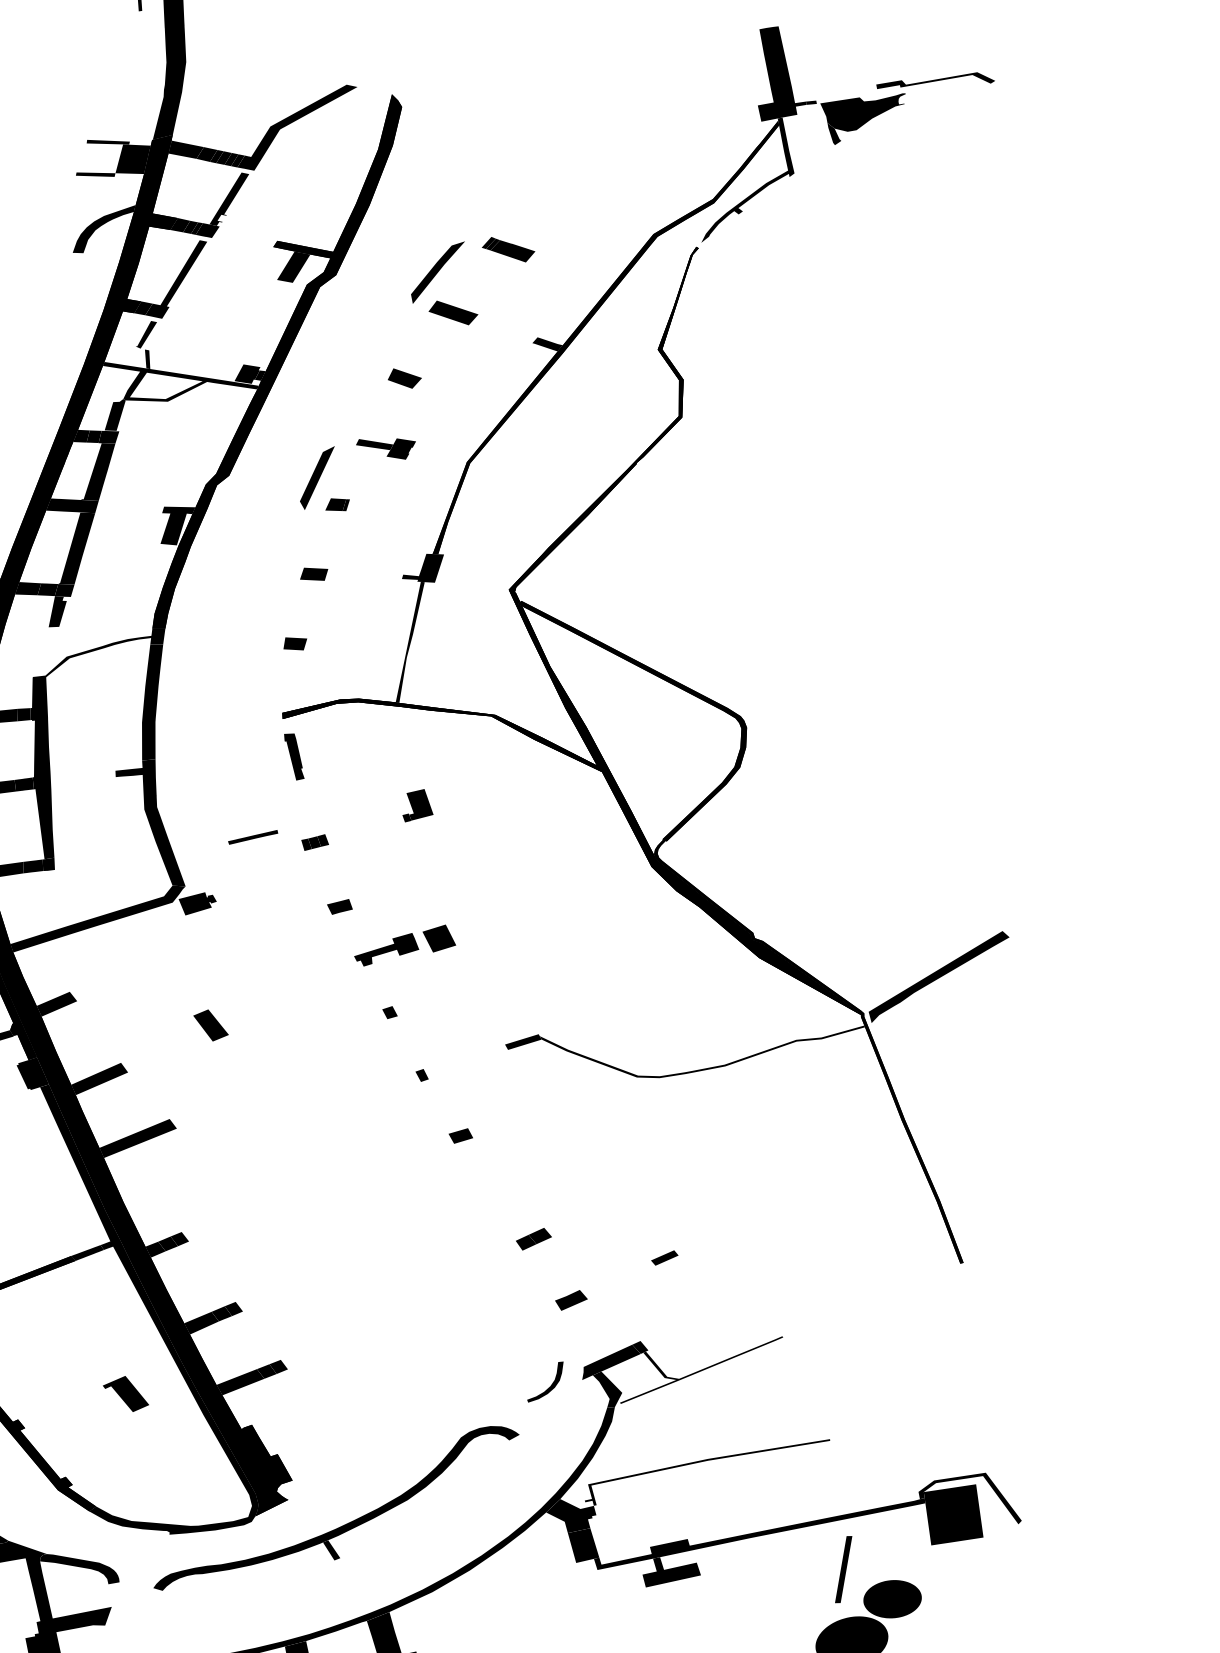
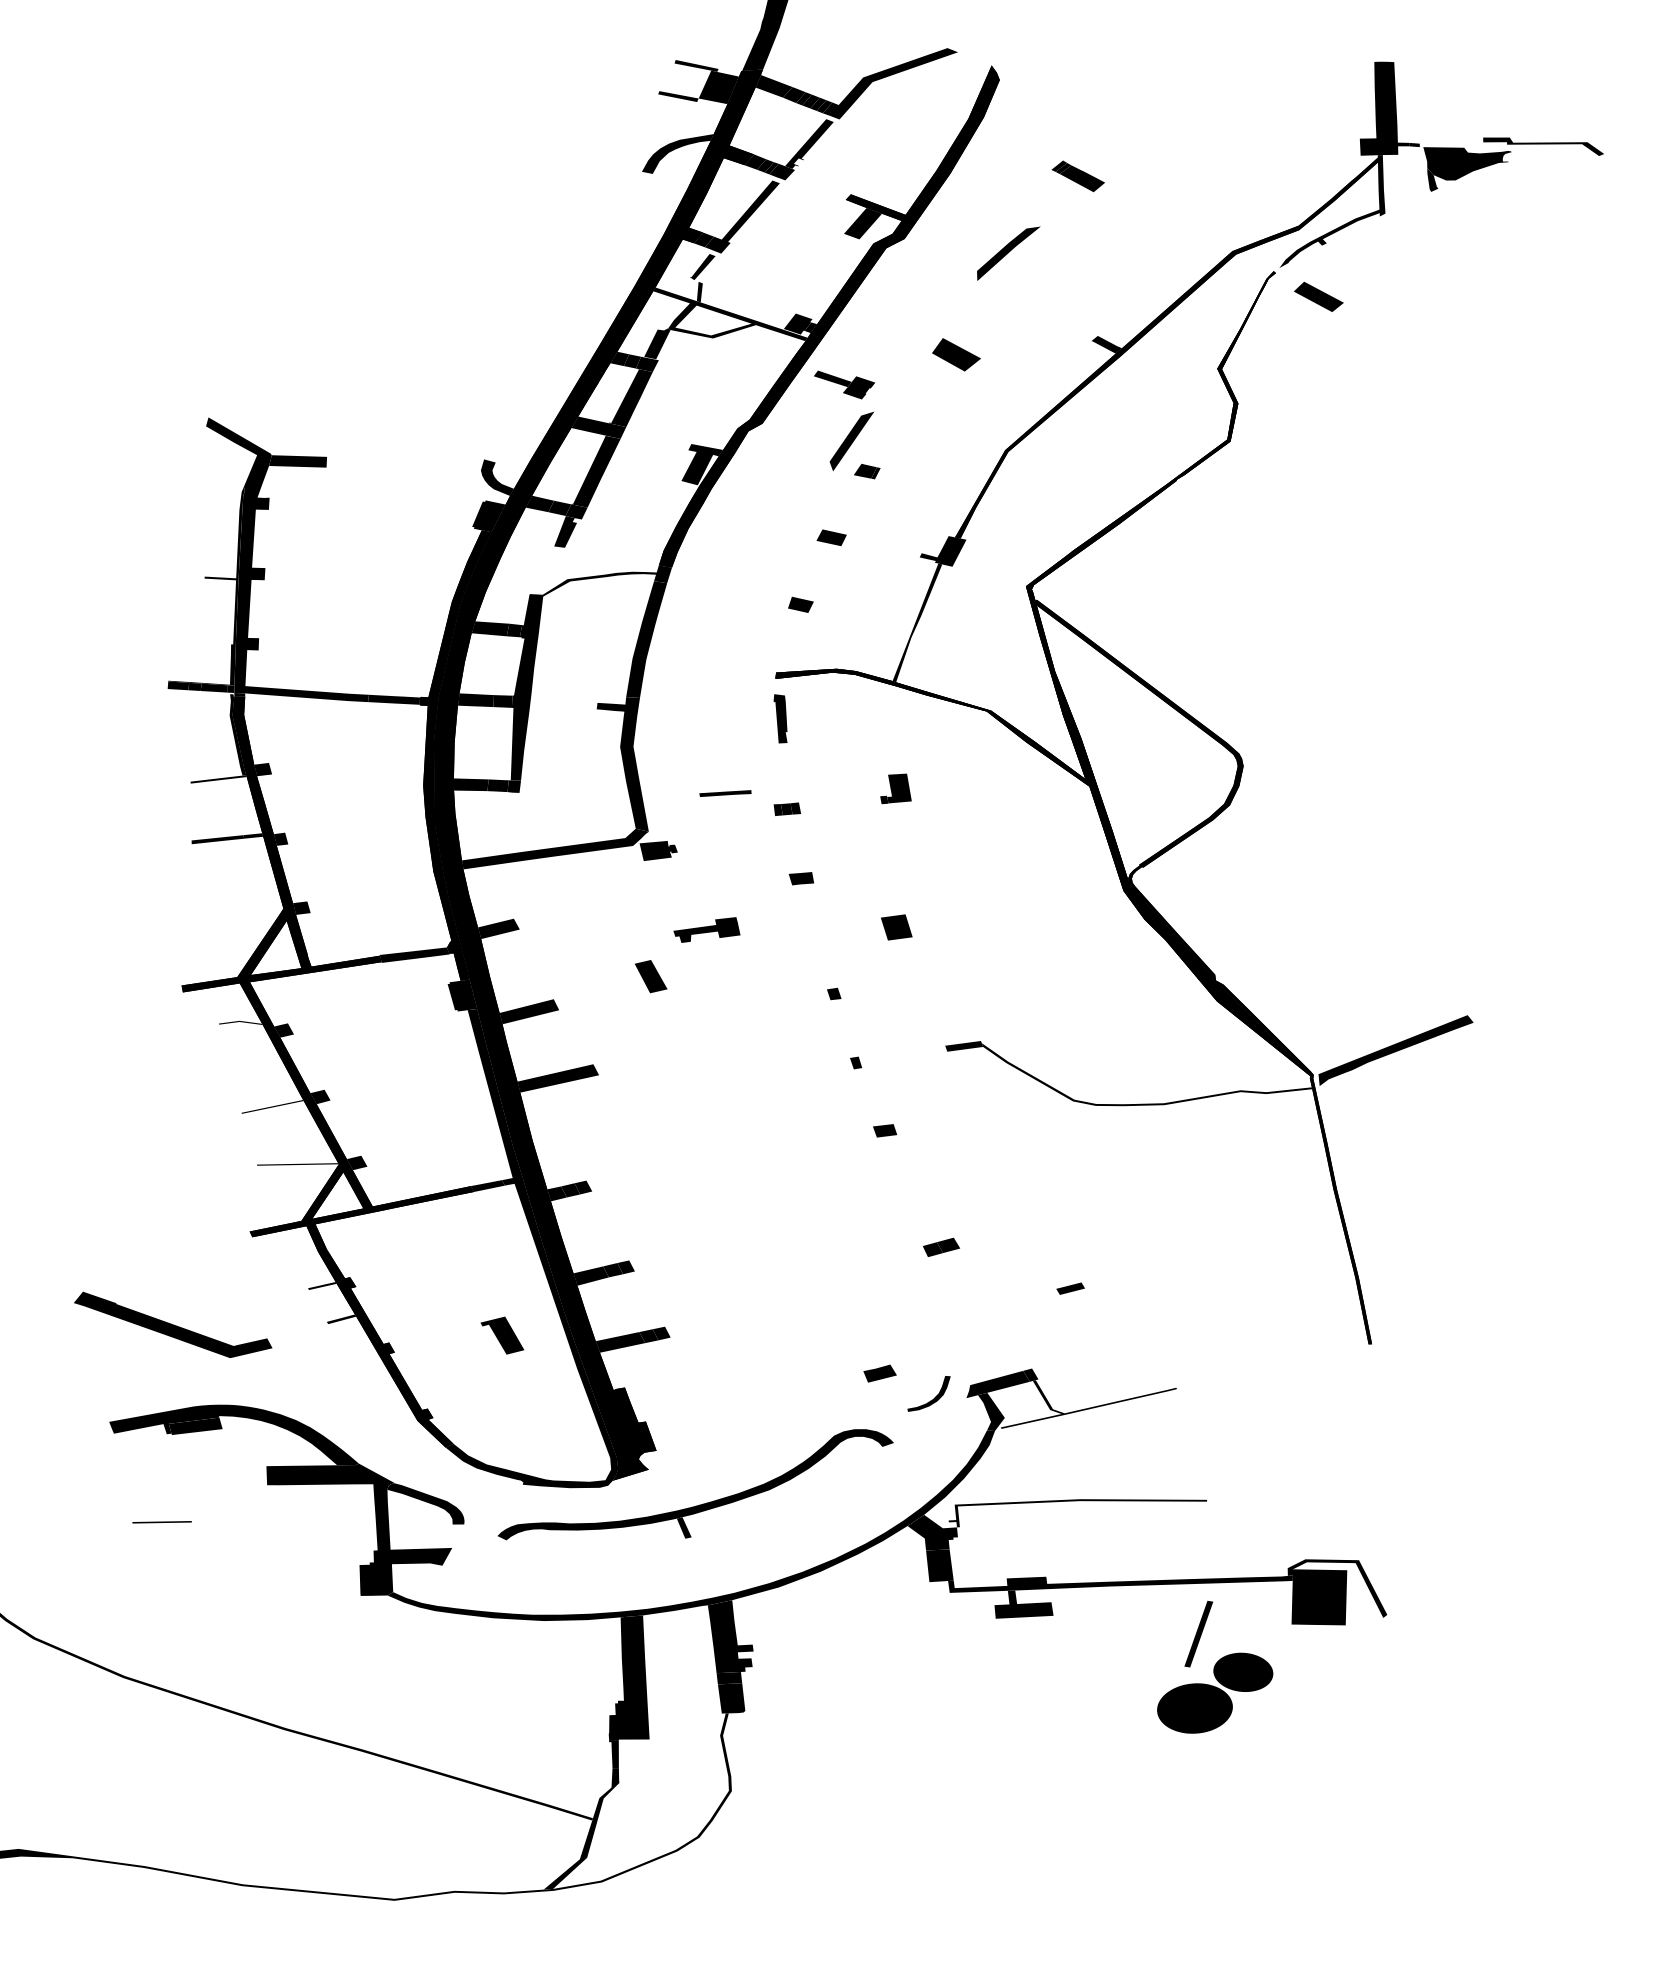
part: (507, 249) -> (1077, 176), moved
part: (453, 312) -> (1318, 296), moved
part: (404, 377) -> (956, 354), size x1.4
part: (386, 448) -> (844, 384), moved
part: (385, 949) -> (706, 929), moved
part: (570, 1300) -> (879, 1373), moved

